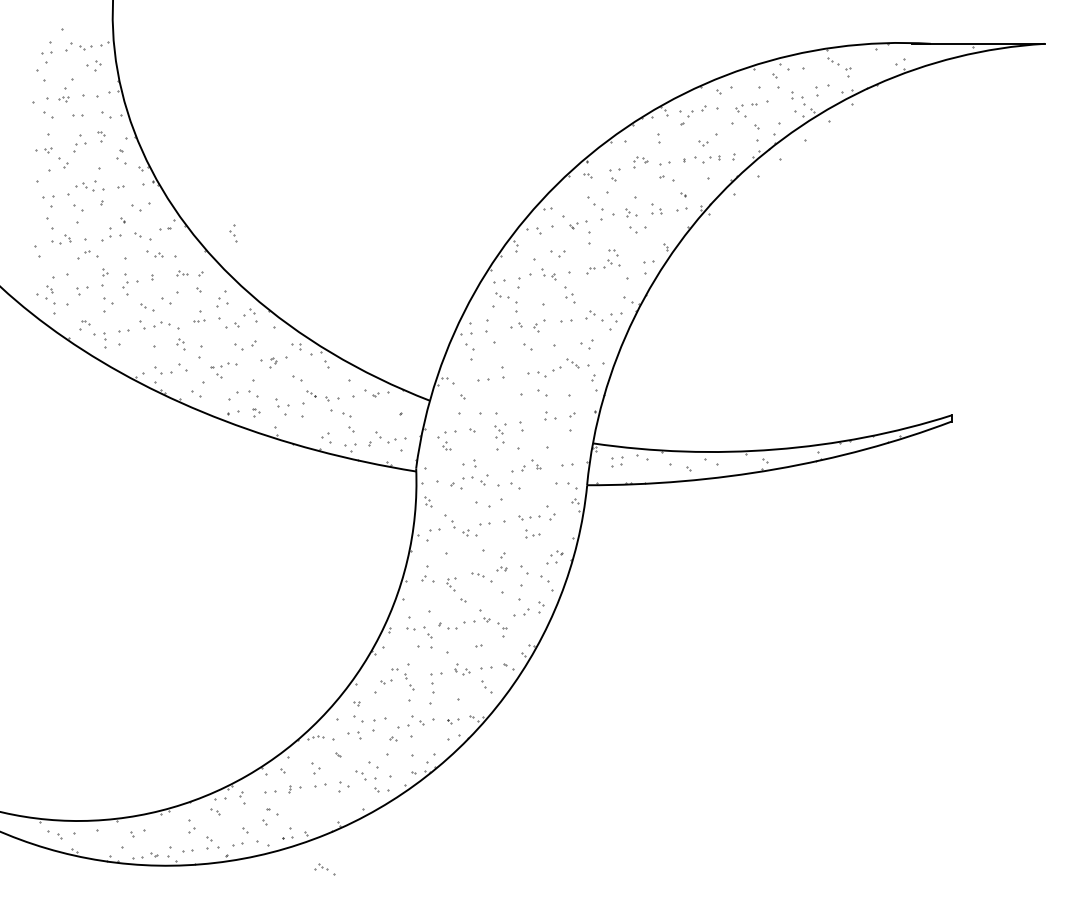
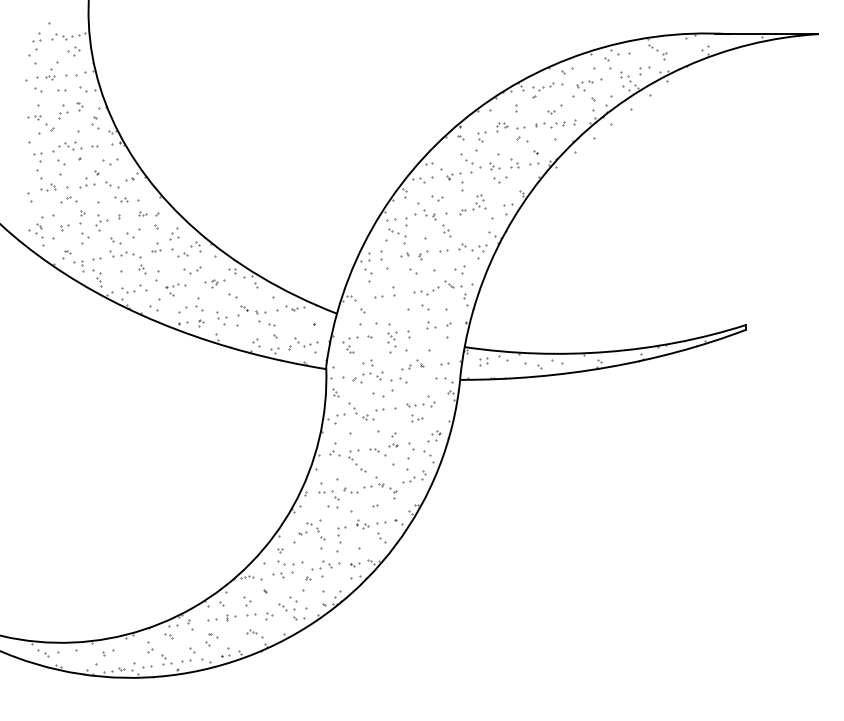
part: (233, 233) -> (99, 279), moved
part: (451, 583) -> (353, 456), size x1.43
part: (324, 869) -> (254, 633), moved

